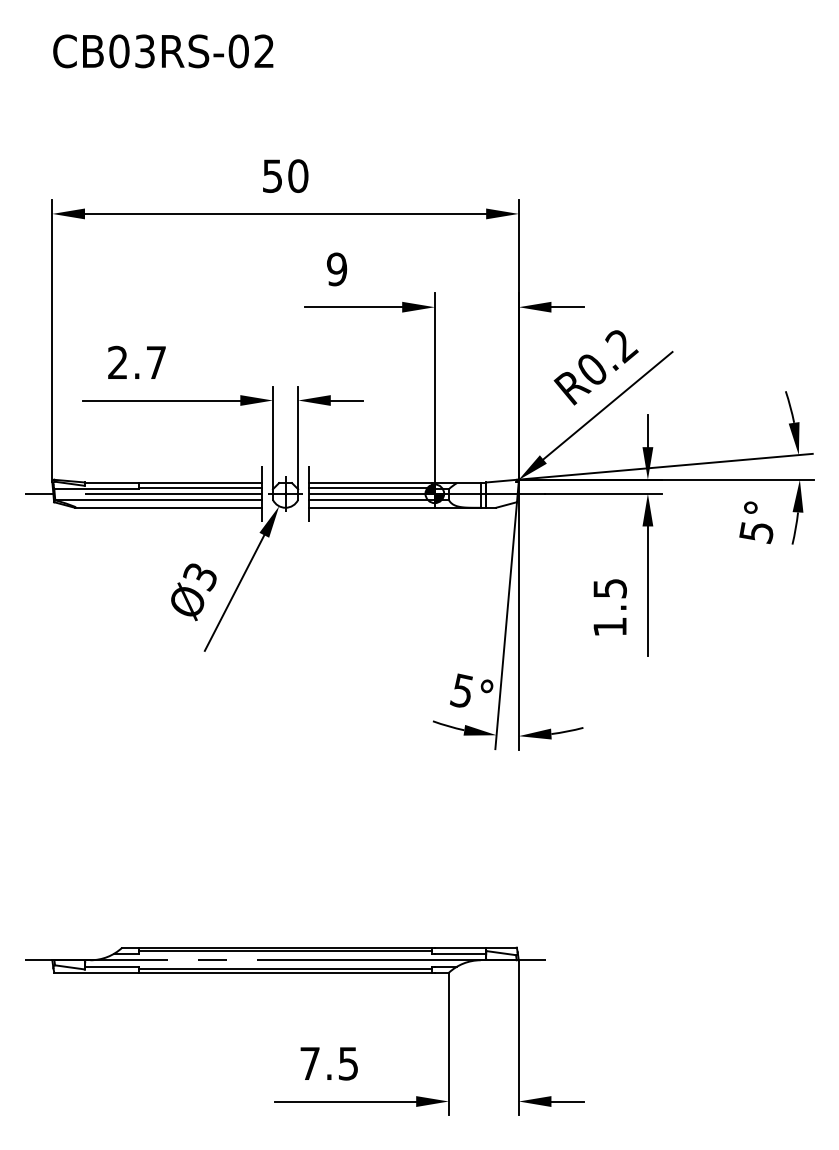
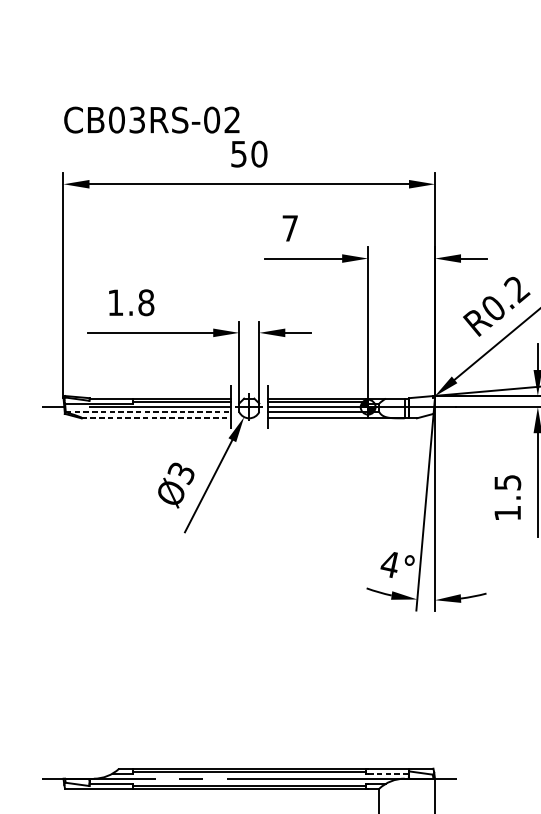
text: (163, 51) -> (152, 120), moved
text: (336, 269) -> (289, 228), 9 -> 7
text: (137, 362) -> (131, 302), 2.7 -> 1.8
line: (159, 499) -> (148, 411), solid -> dashed
line: (168, 507) -> (156, 418), solid -> dashed
text: (461, 690) -> (389, 563), 5° -> 4°
line: (460, 953) -> (388, 773), solid -> dashed

